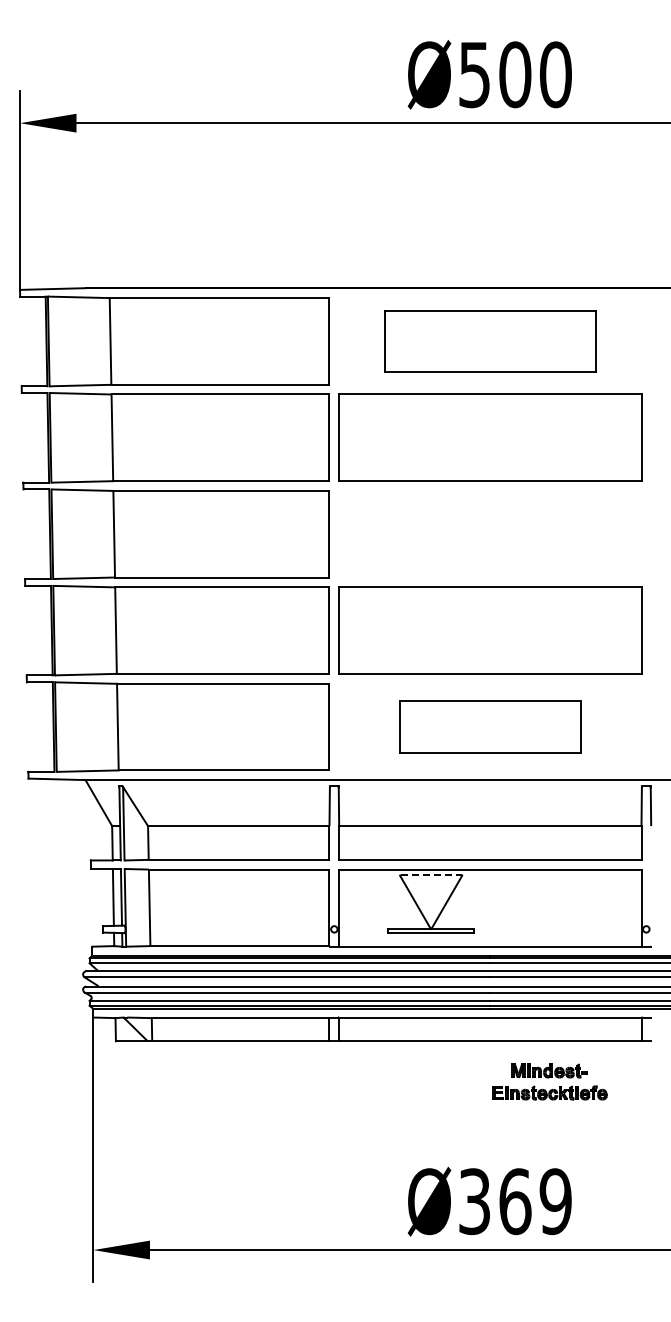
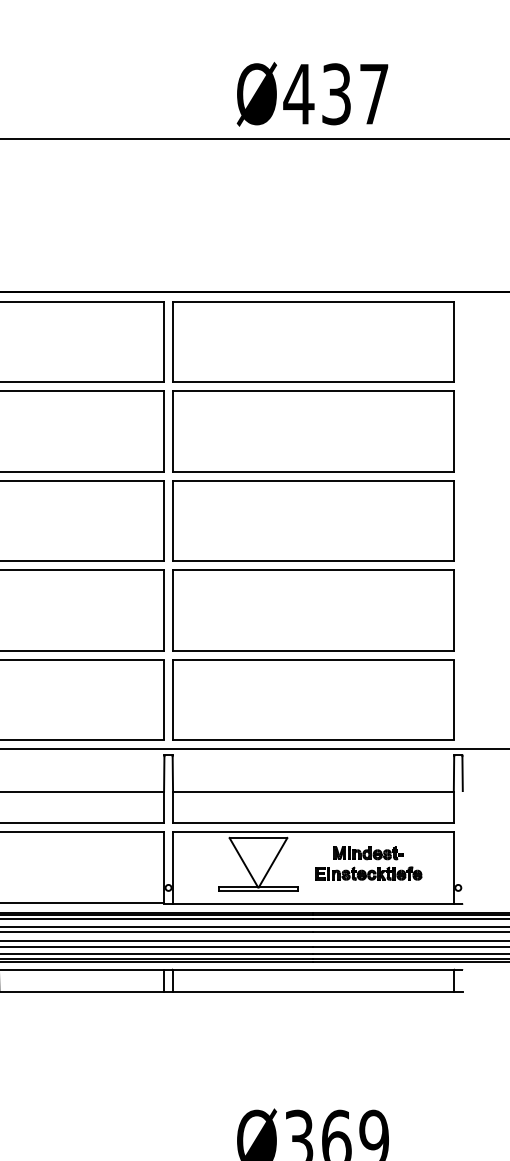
text: (514, 74) -> (335, 94), Ø500 -> Ø437
part: (490, 341) -> (313, 341), size x1.43
part: (490, 534) -> (313, 521), added
part: (490, 726) -> (313, 699), size x1.67
line: (431, 875) -> (258, 837), dashed -> solid
part: (549, 1081) -> (368, 862), moved

